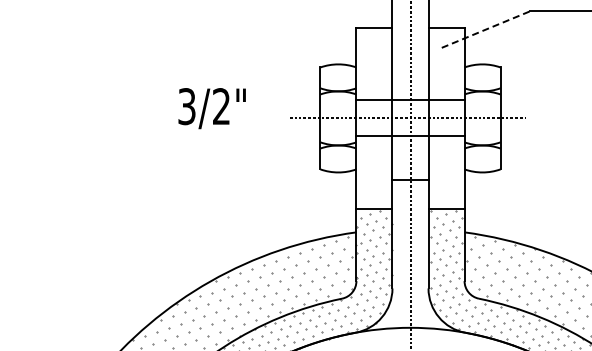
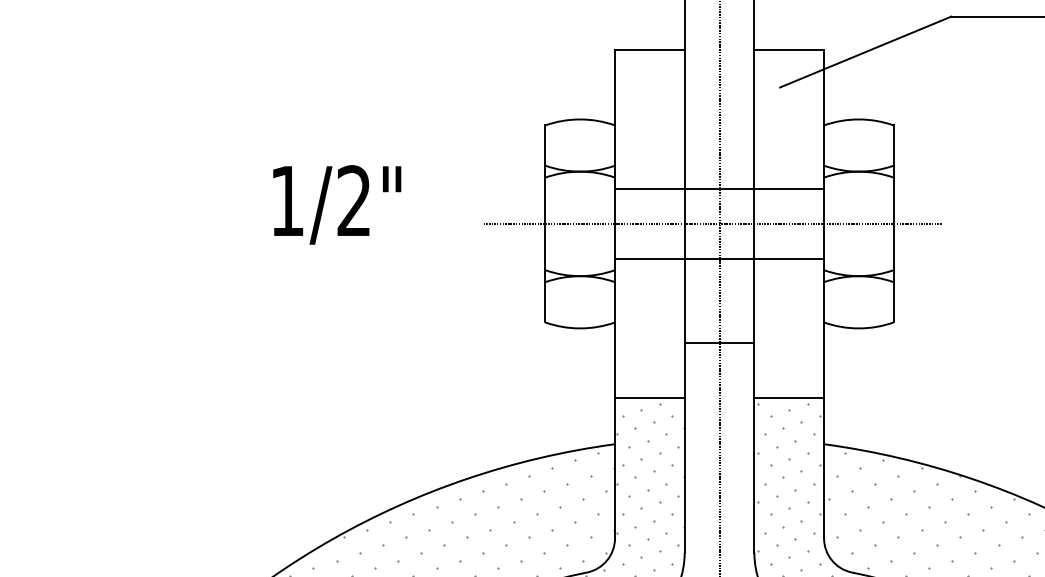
line: (486, 29) -> (866, 51), dashed -> solid
text: (186, 106) -> (286, 200), 3/2" -> 1/2"

